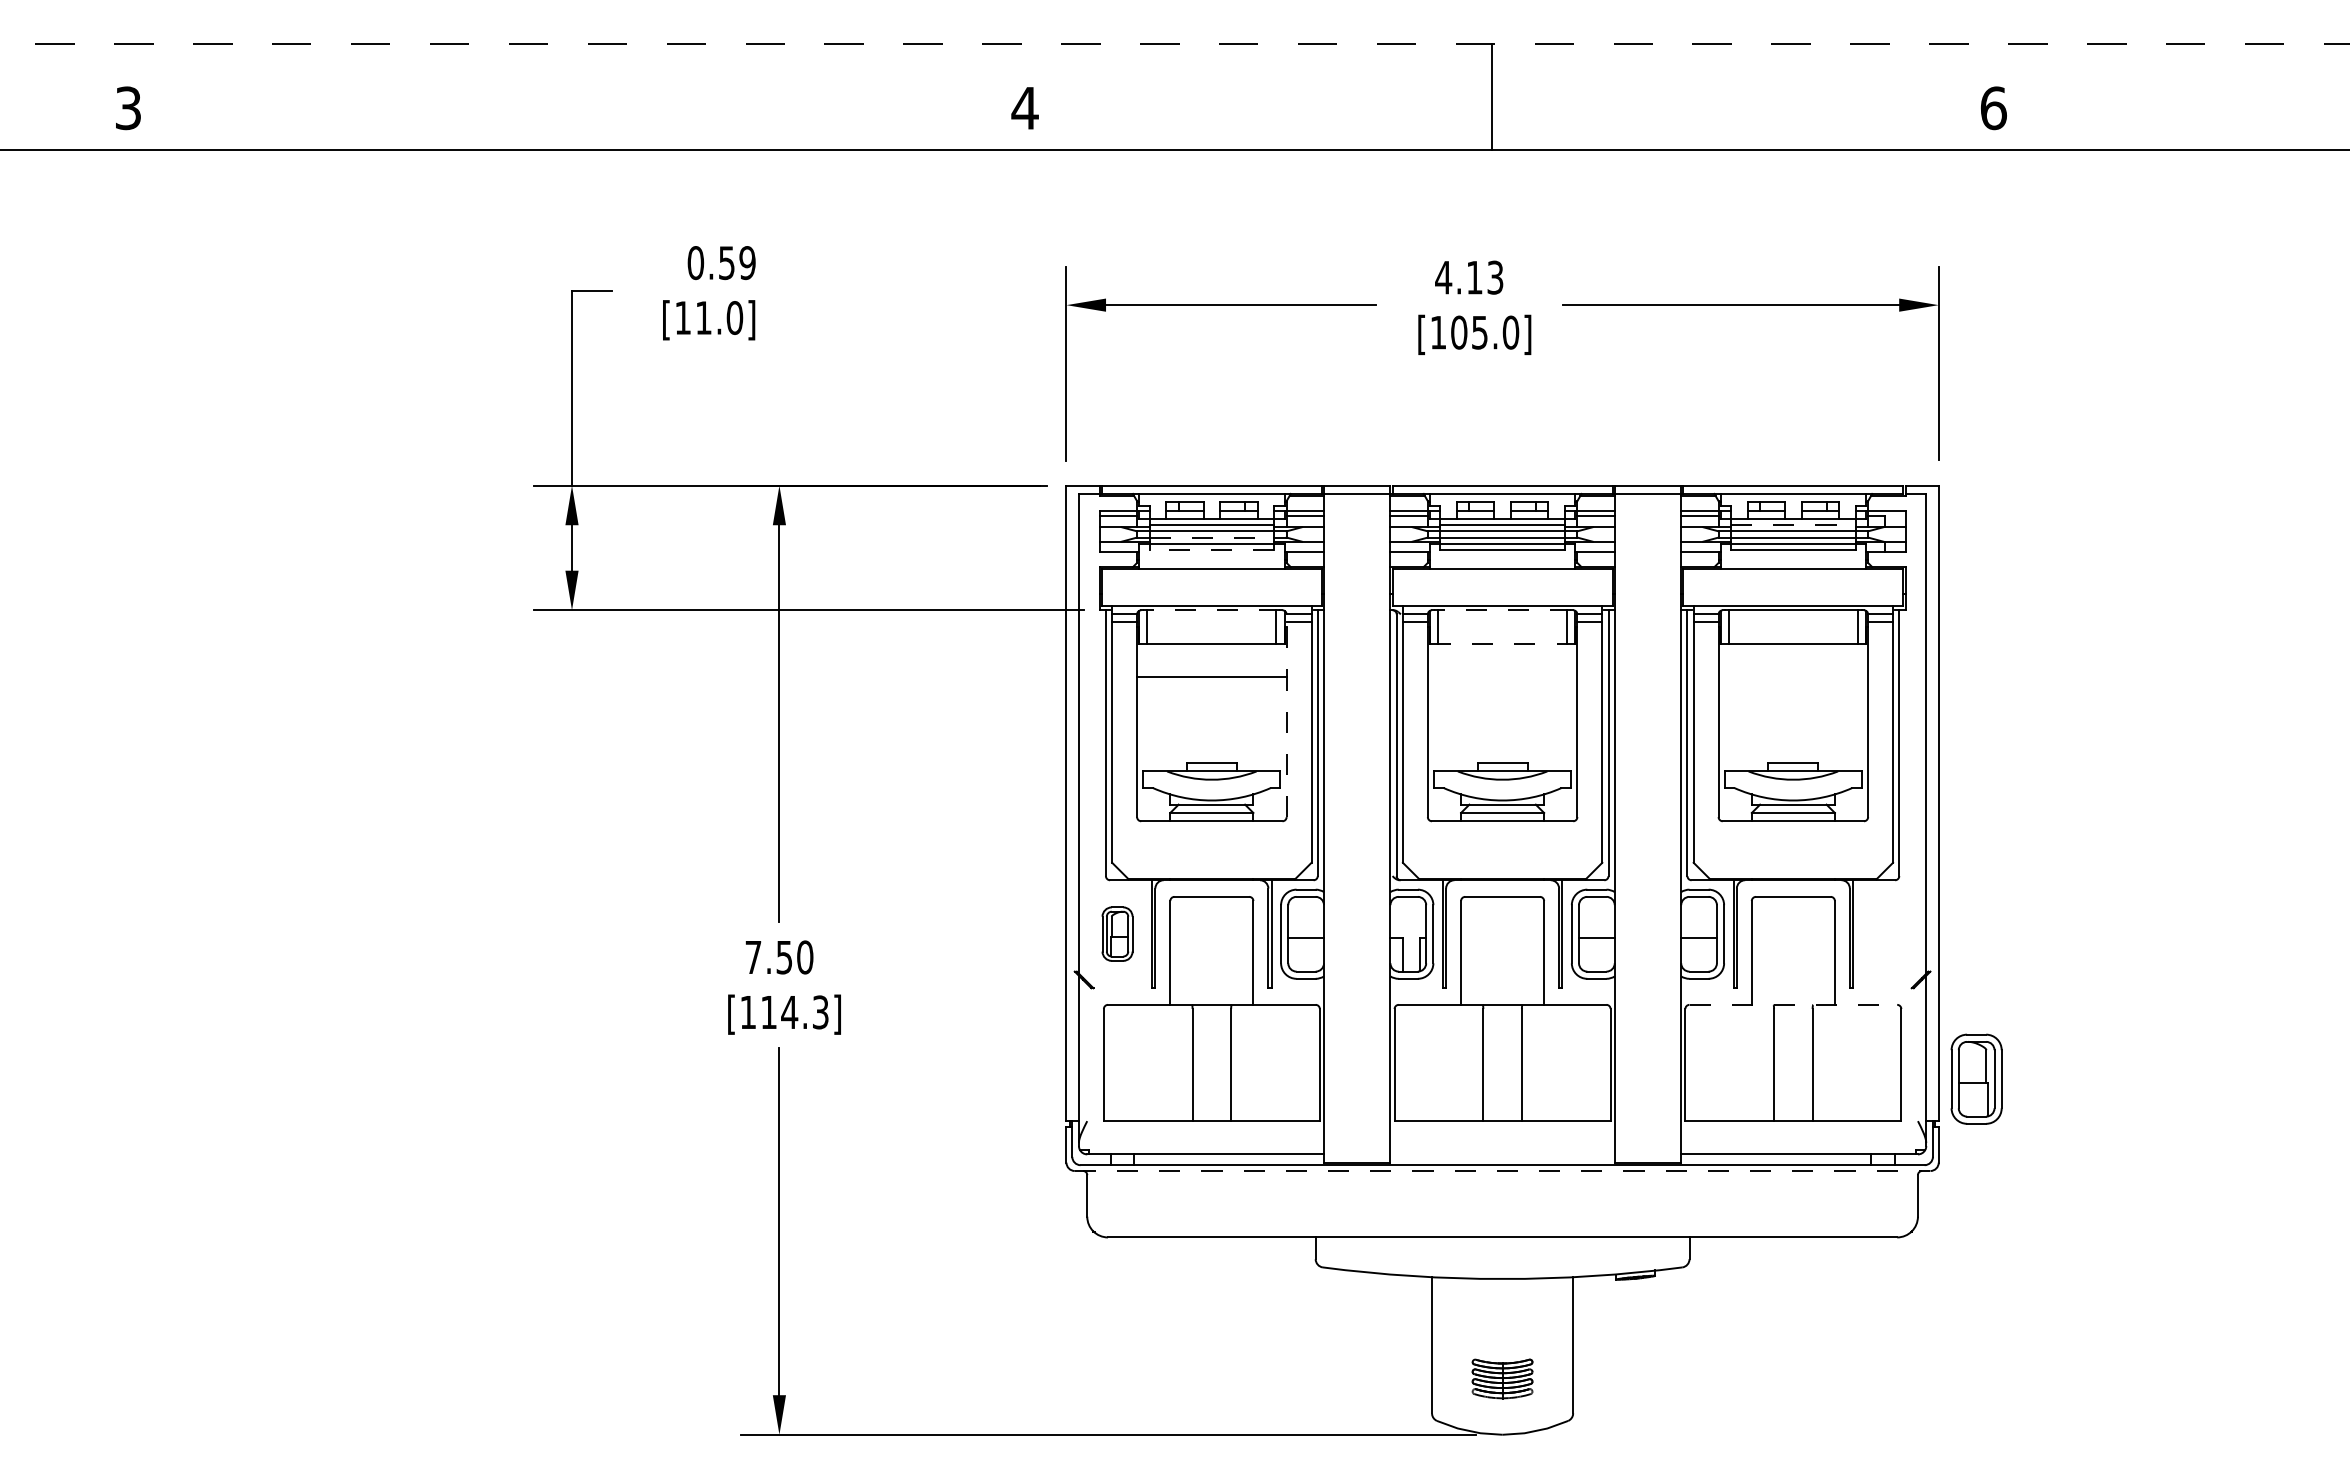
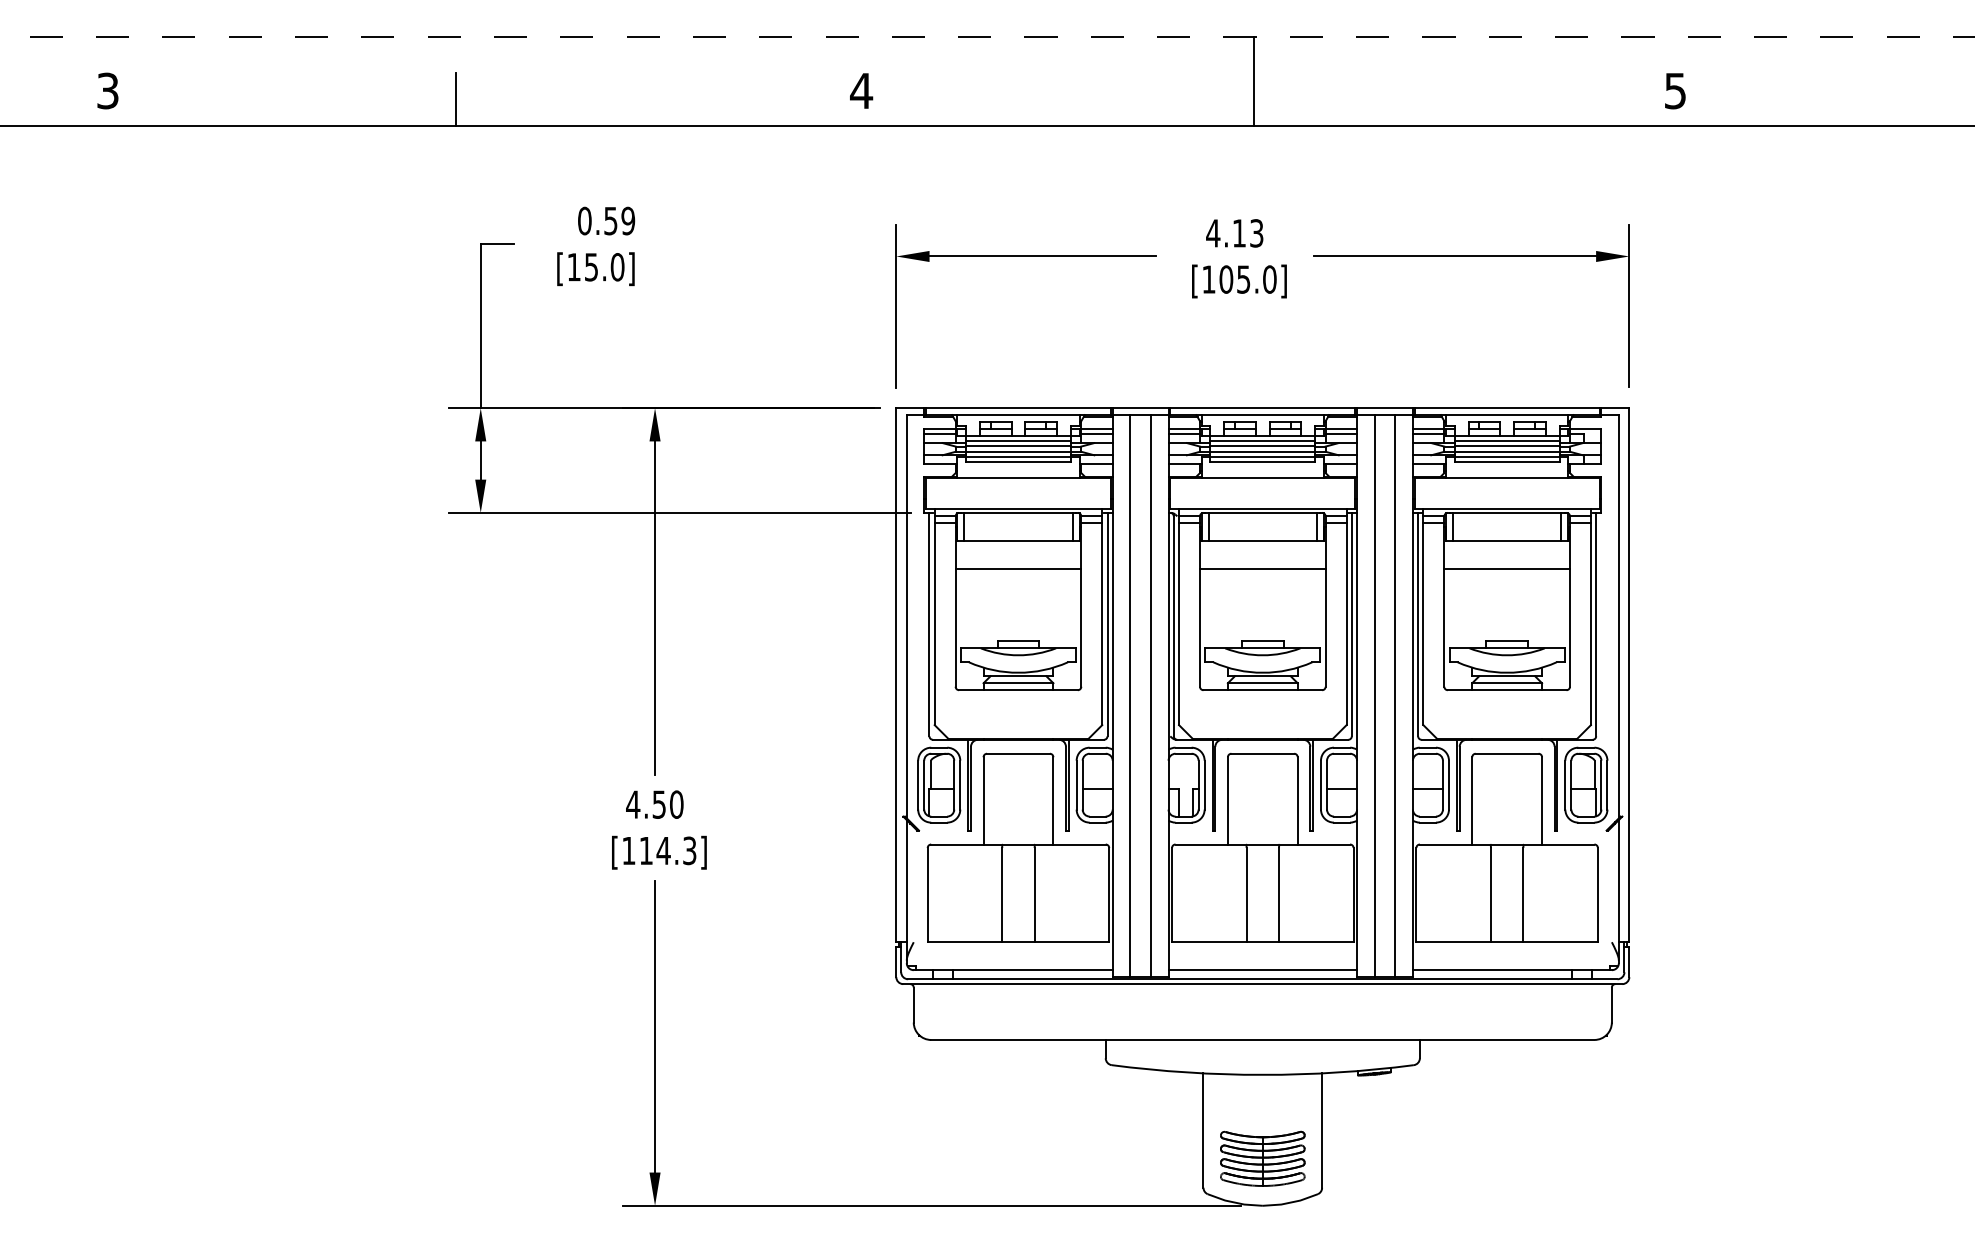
text: (1993, 108) -> (1675, 91), 6 -> 5
line: (542, 117) -> (455, 98), added
text: (703, 317) -> (591, 266), [11.0] -> [15.0]
line: (1793, 525) -> (1507, 441), dashed -> solid
line: (1212, 538) -> (1019, 452), dashed -> solid
line: (1211, 550) -> (1018, 462), dashed -> solid
line: (1211, 610) -> (1018, 513), dashed -> solid
line: (1502, 610) -> (1262, 513), dashed -> solid
line: (1502, 643) -> (1262, 540), dashed -> solid
line: (1502, 676) -> (1262, 568), added
line: (1793, 676) -> (1507, 568), added
line: (1286, 715) -> (1081, 601), dashed -> solid
line: (1344, 827) -> (1129, 695), added
line: (1369, 827) -> (1150, 695), added
line: (1635, 827) -> (1374, 695), added
line: (1660, 827) -> (1395, 695), added
part: (1117, 933) -> (939, 784), size x1.67
text: (752, 957) -> (632, 804), 7.50 -> 4.50
line: (1793, 1004) -> (1507, 844), dashed -> solid
part: (1976, 1078) -> (1586, 784), moved
line: (1502, 1154) -> (1262, 970), added
line: (1502, 1171) -> (1262, 984), dashed -> solid
part: (1502, 1378) -> (1262, 1158), size x1.67

